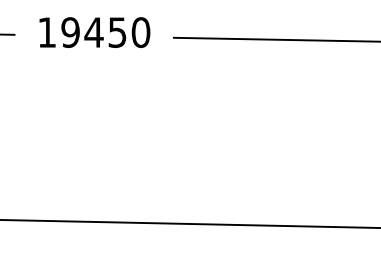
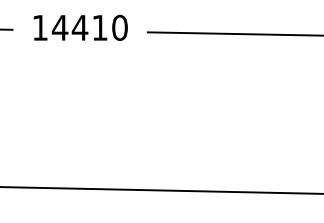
text: (93, 32) -> (79, 27), 19450 -> 14410

